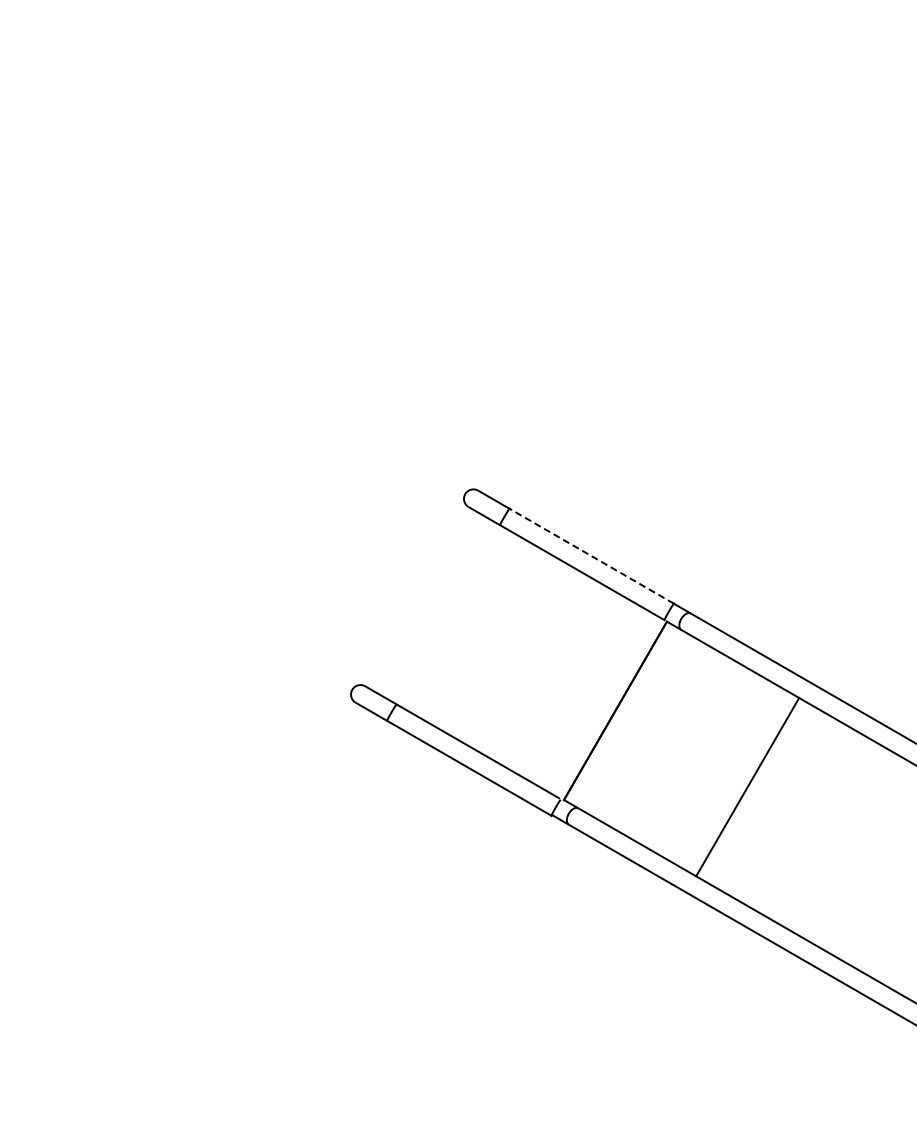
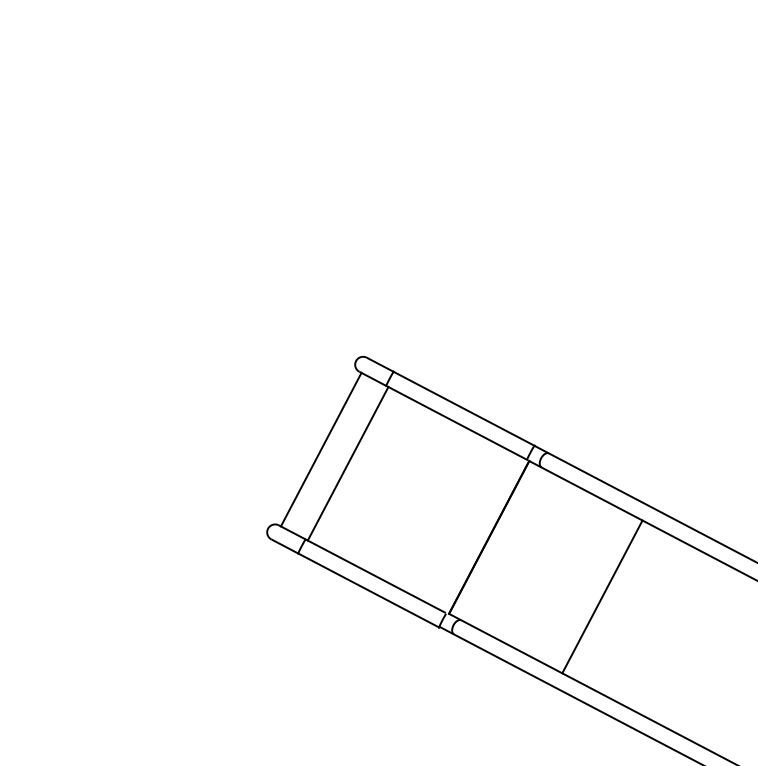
line: (591, 556) -> (463, 409), dashed -> solid
line: (419, 597) -> (321, 449), added
line: (450, 615) -> (347, 463), added

